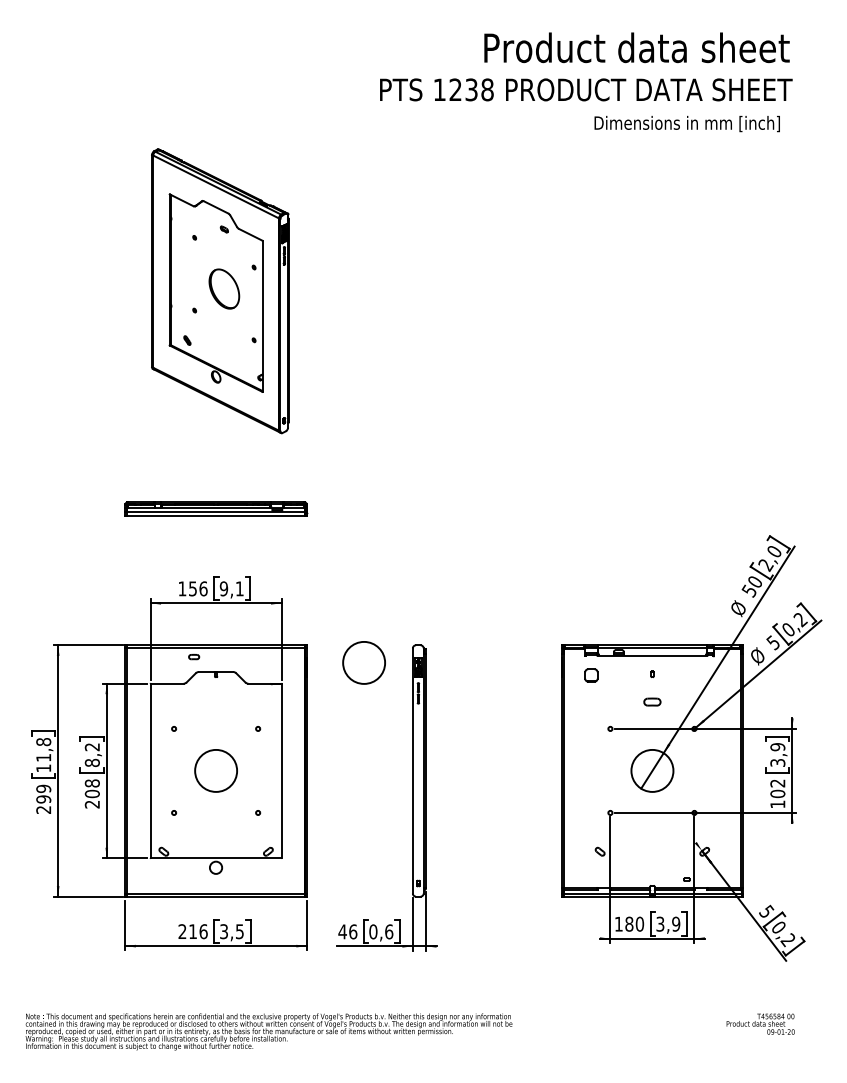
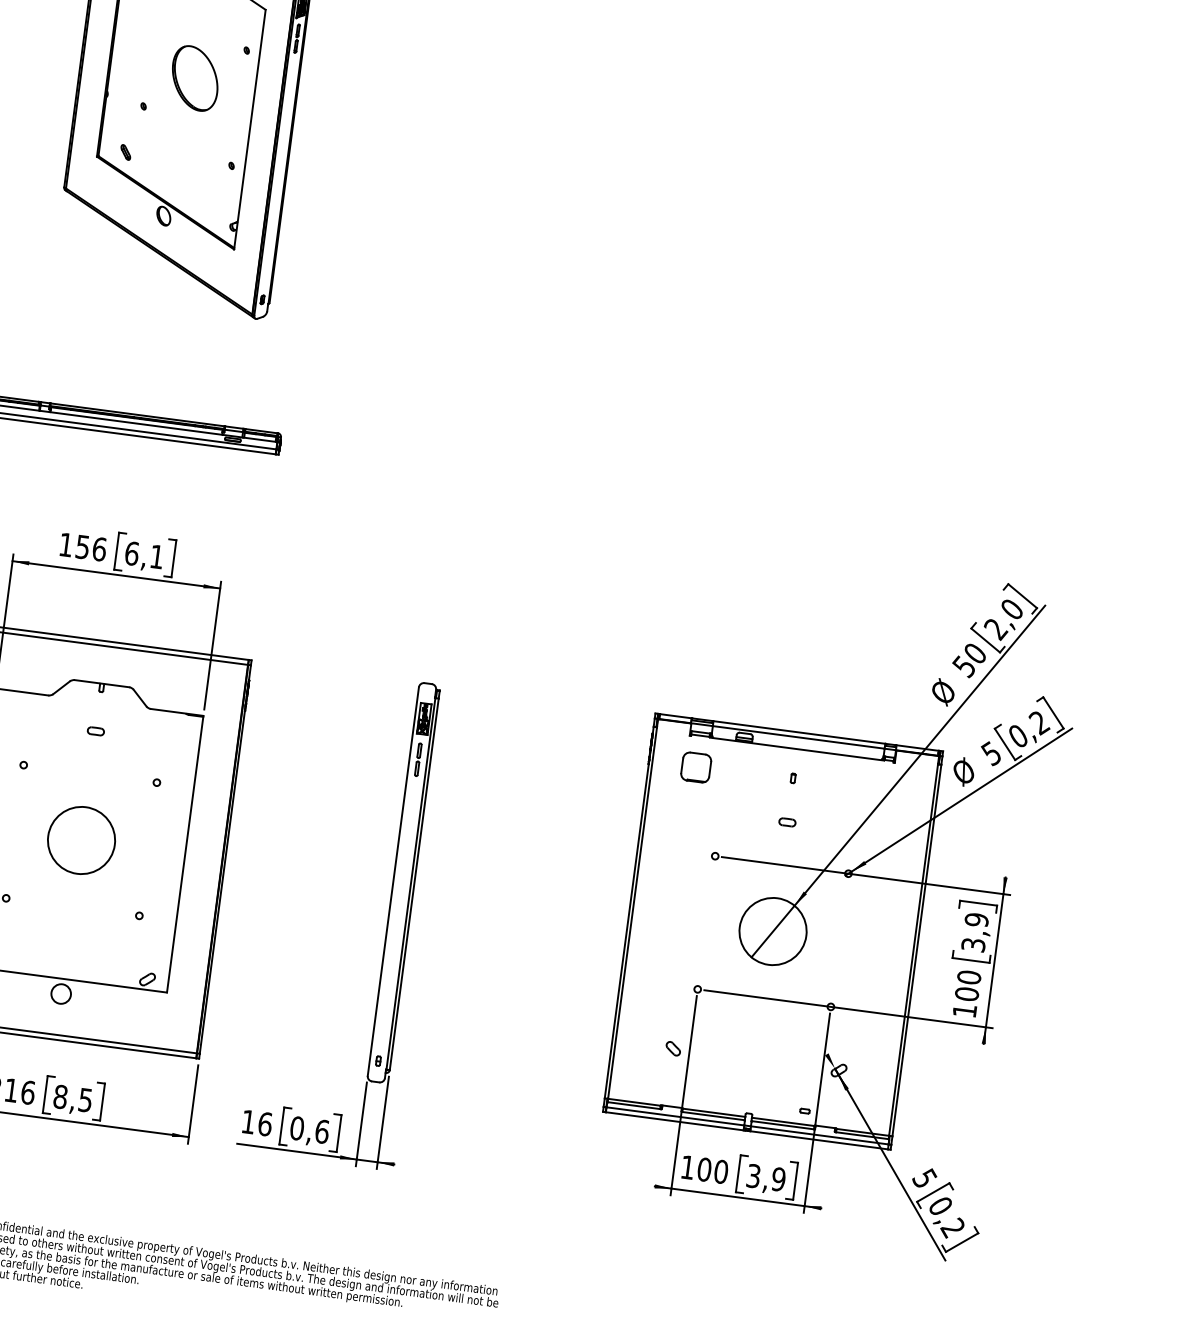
text: (223, 588) -> (131, 552), 9,1 -> 6,1
part: (194, 657) -> (96, 732), moved
circle: (363, 662) -> (337, 699), removed
part: (591, 675) -> (696, 767), size x1.43
part: (652, 701) -> (787, 821), size x0.62
text: (777, 783) -> (968, 977), 102 -> 100
text: (629, 924) -> (704, 1170), 180 -> 100
text: (224, 931) -> (61, 1096), 3,5 -> 8,5
text: (342, 931) -> (248, 1121), 46 -> 16

